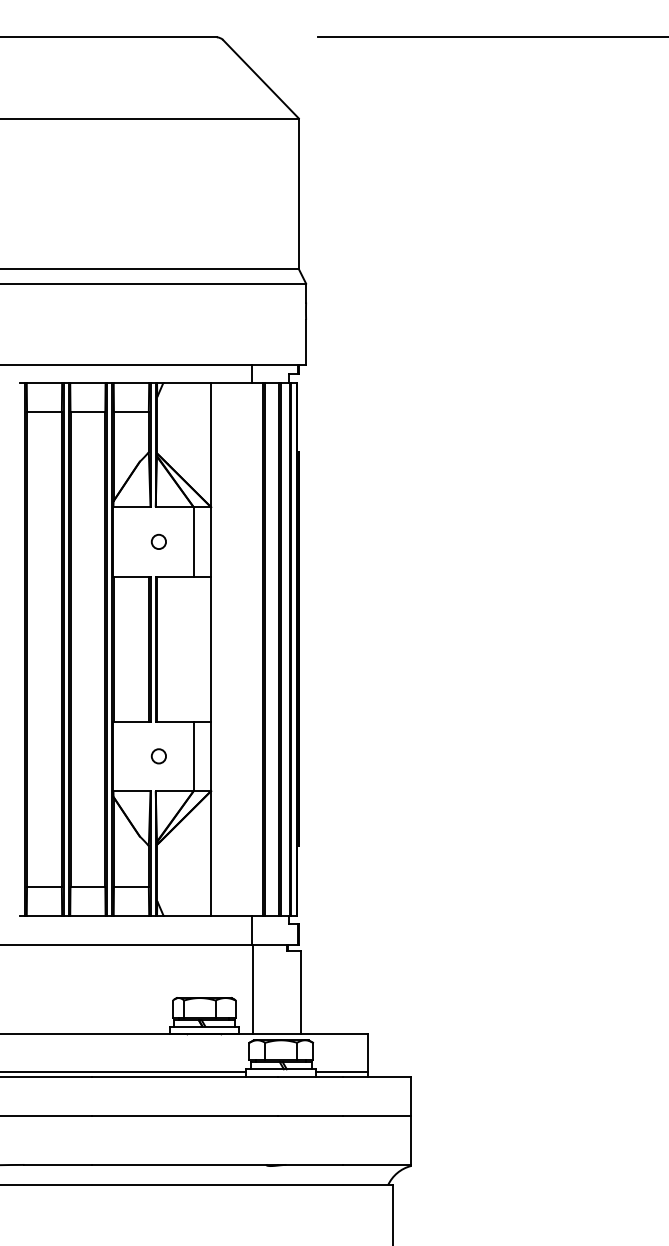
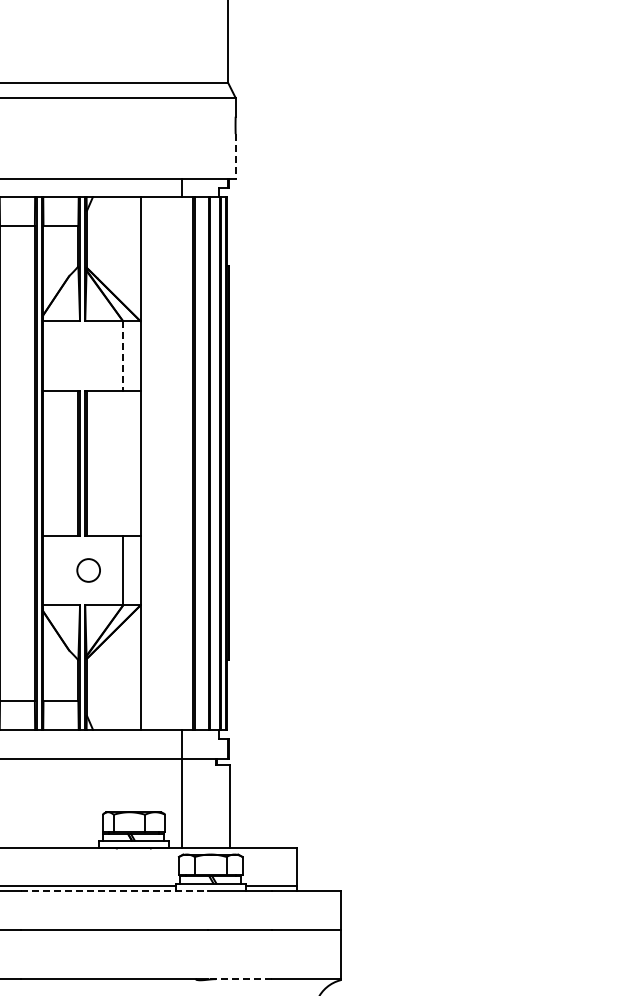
line: (306, 342) -> (236, 156), solid -> dashed
circle: (158, 541) -> (88, 355), removed
line: (193, 541) -> (123, 355), solid -> dashed
circle: (158, 756) -> (88, 570), size x1.6
line: (185, 1076) -> (115, 890), solid -> dashed
line: (310, 1164) -> (240, 978), solid -> dashed

